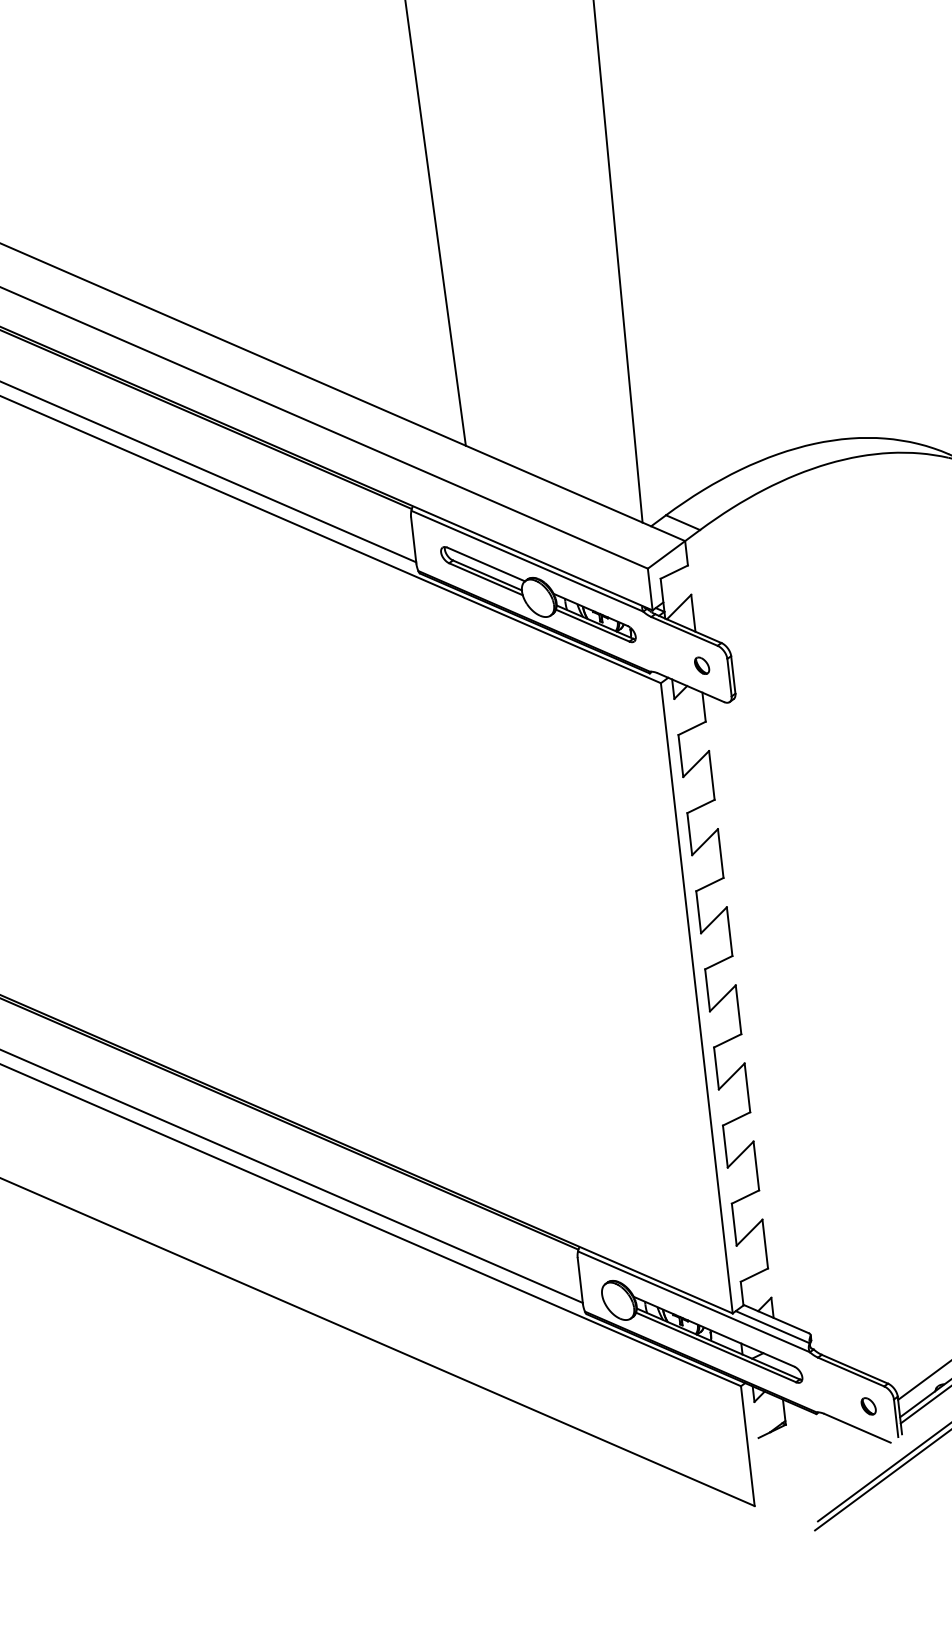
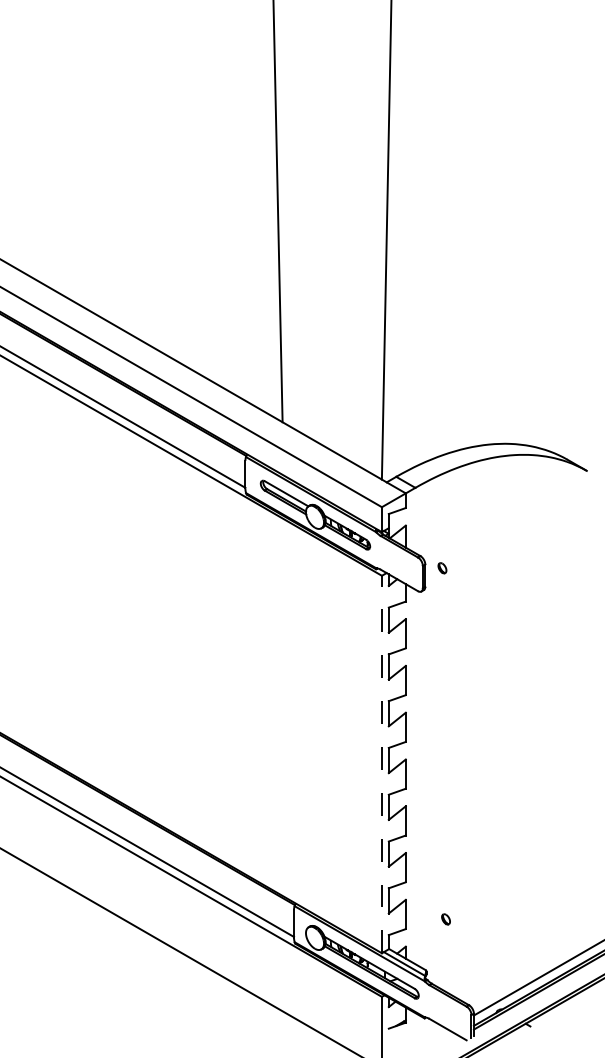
part: (702, 666) -> (442, 568), moved
line: (696, 998) -> (381, 764), solid -> dashed
part: (867, 1406) -> (445, 919), moved

